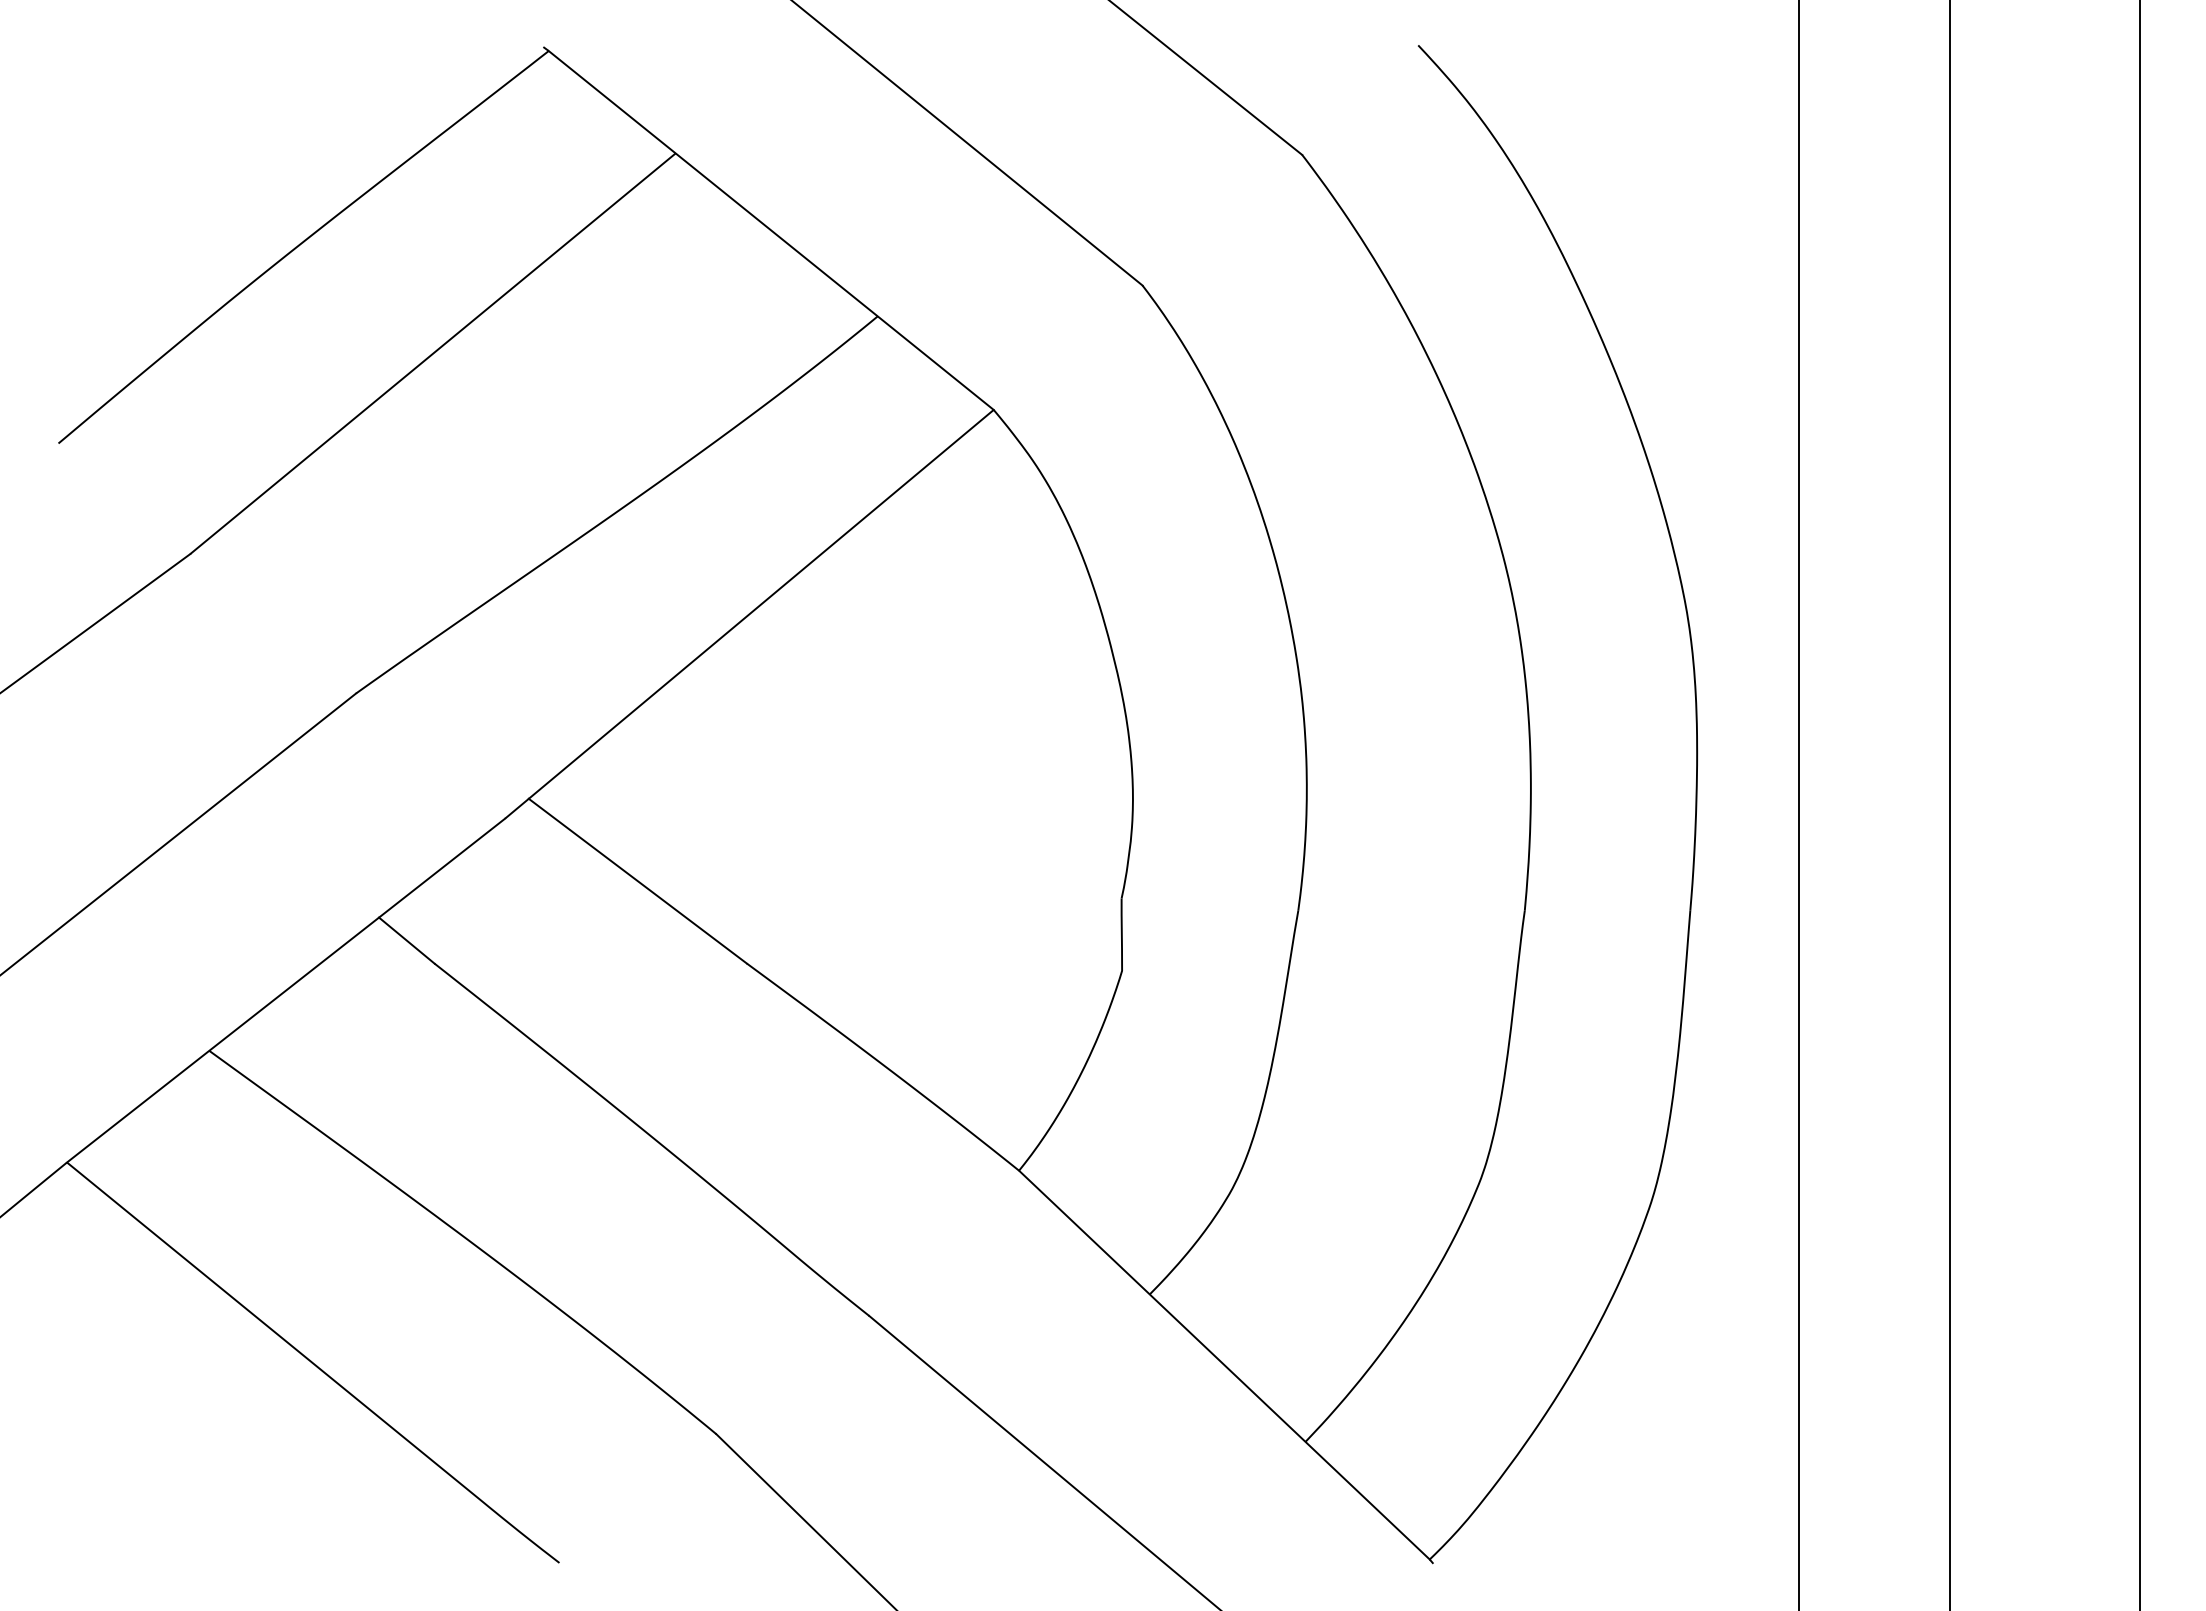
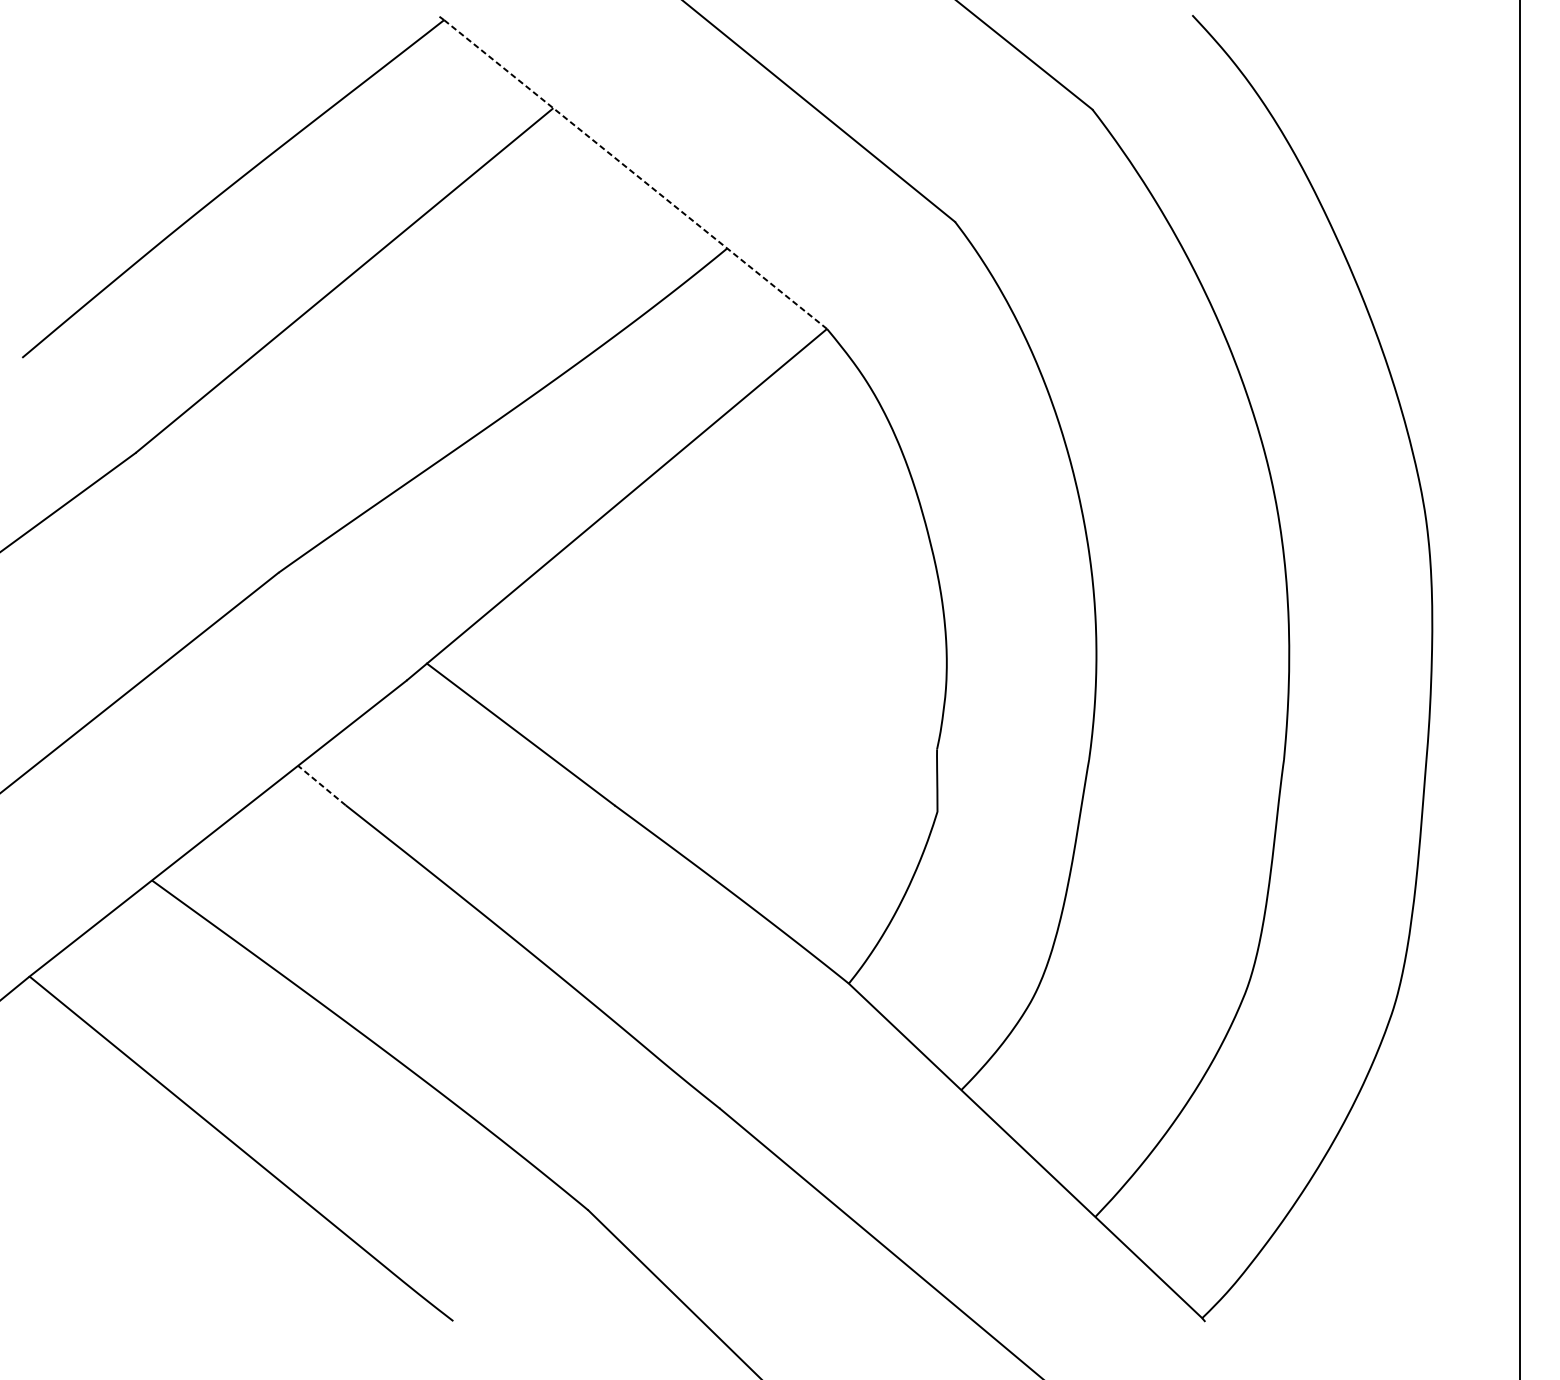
line: (771, 230) -> (635, 174), solid -> dashed
line: (406, 940) -> (321, 785), solid -> dashed

